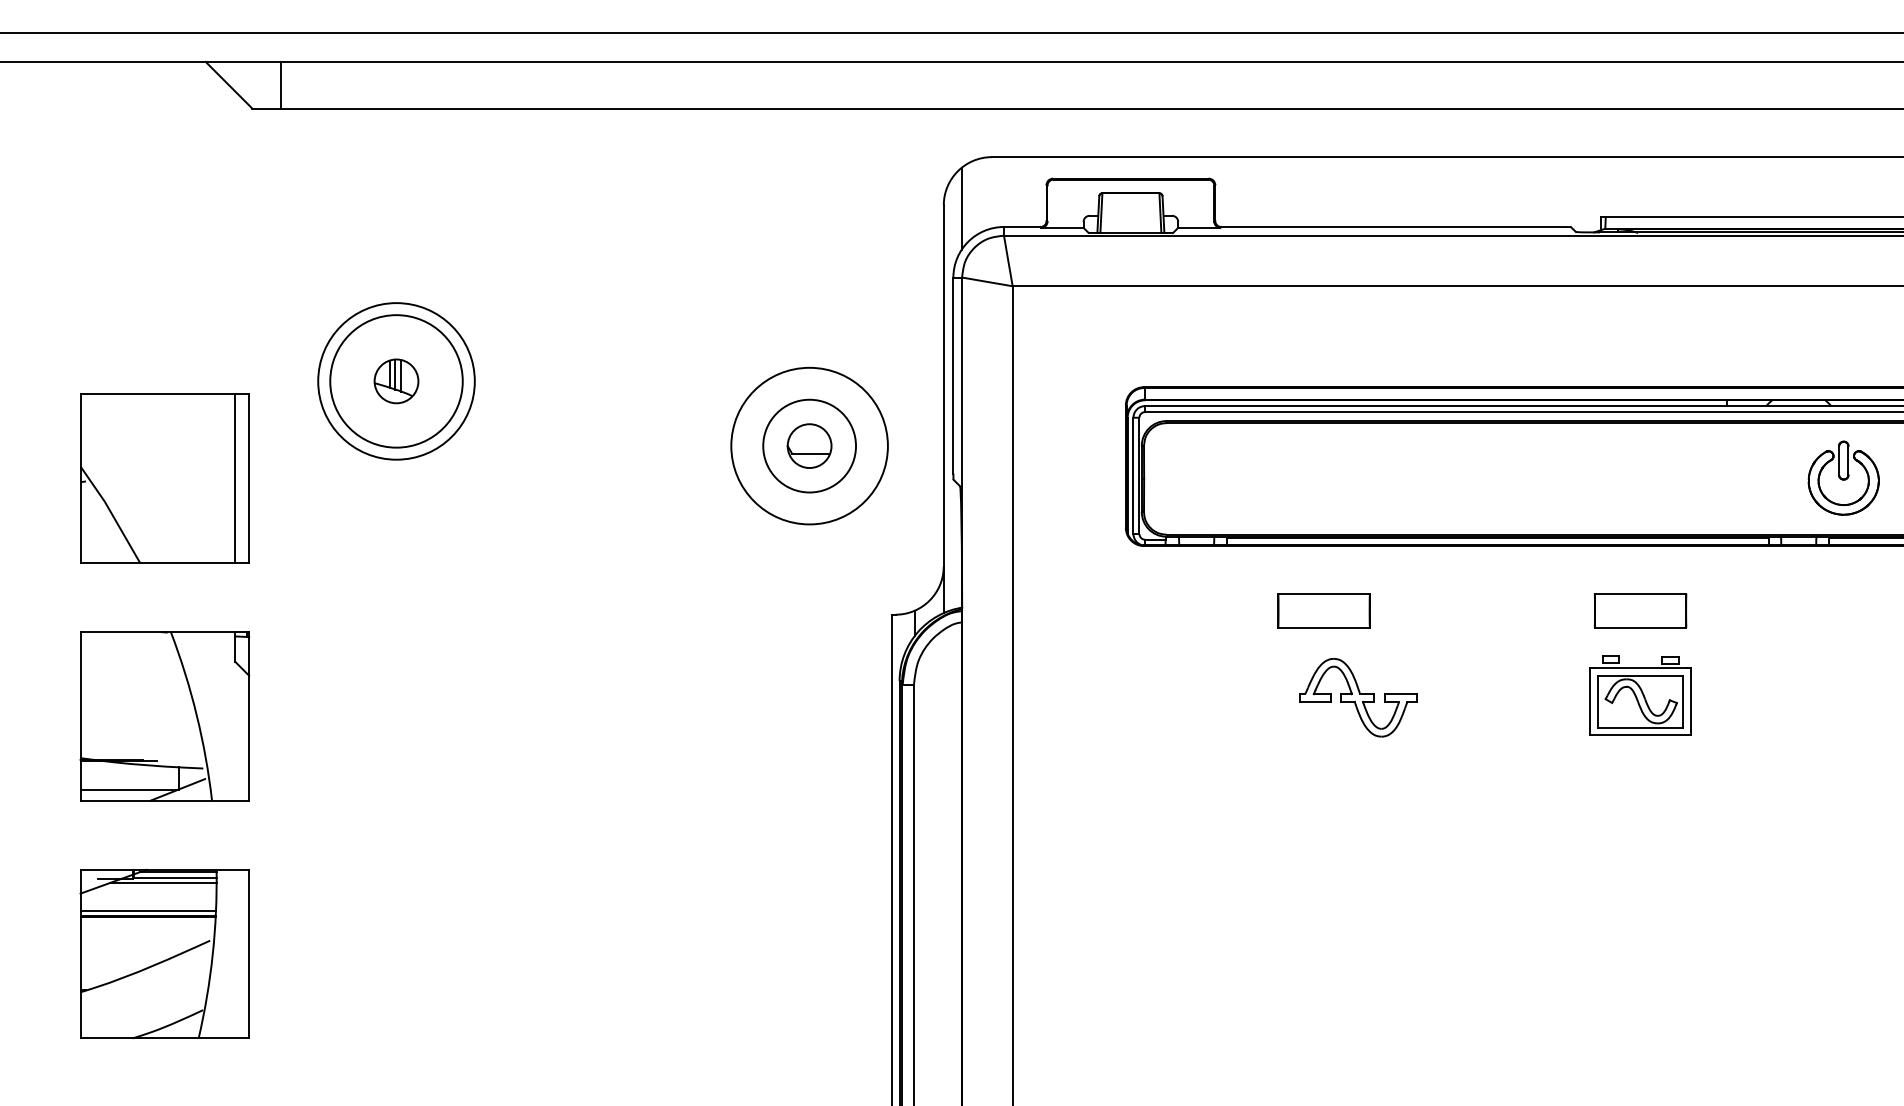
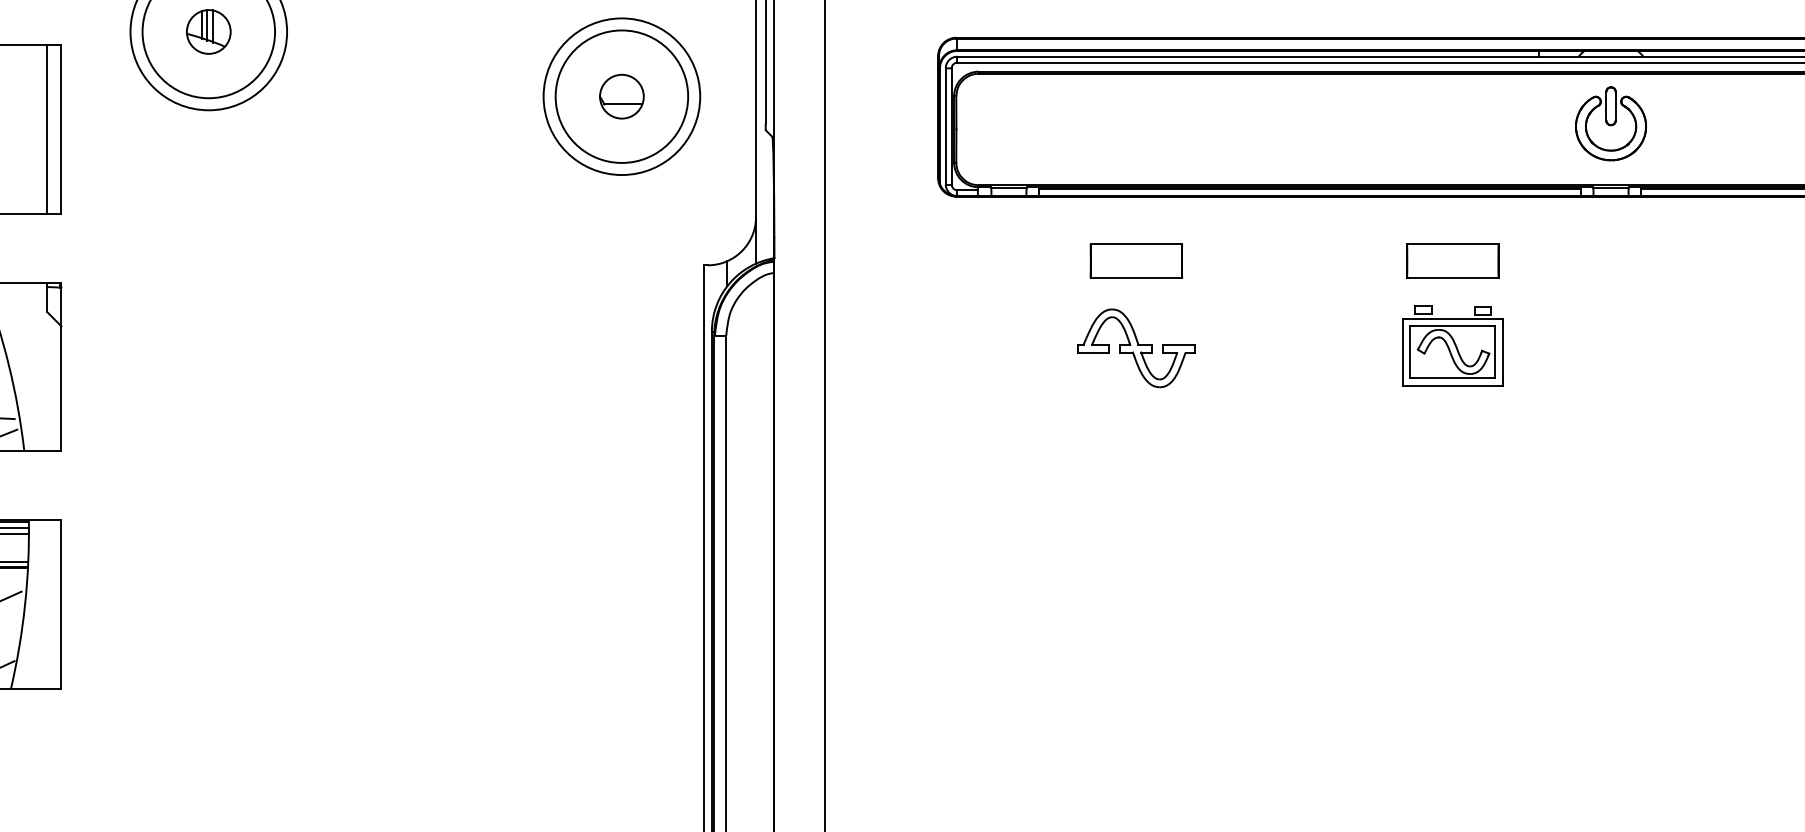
circle: (809, 445) -> (621, 96), size x1.43
part: (1843, 477) -> (1610, 123), moved
part: (1358, 697) -> (1136, 348), moved

